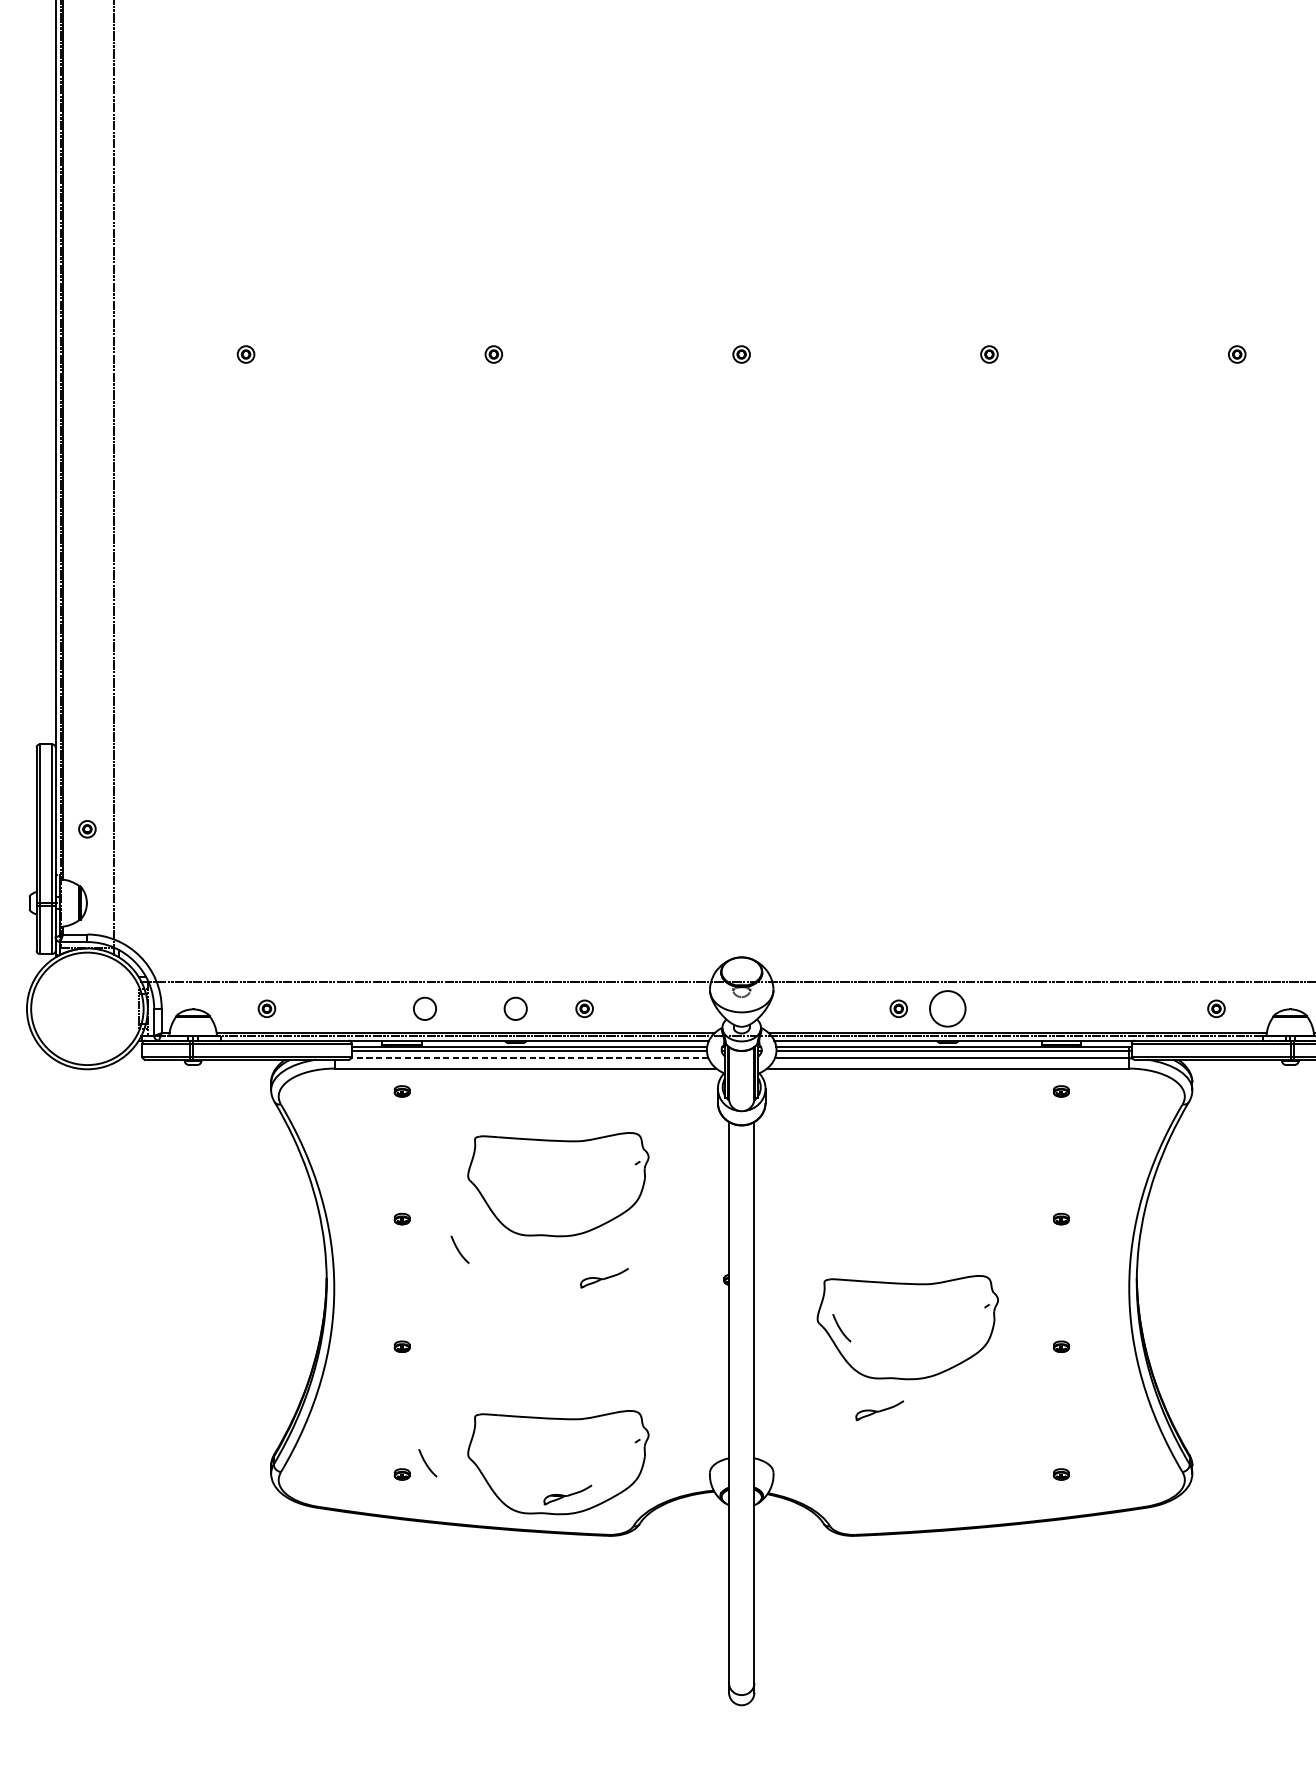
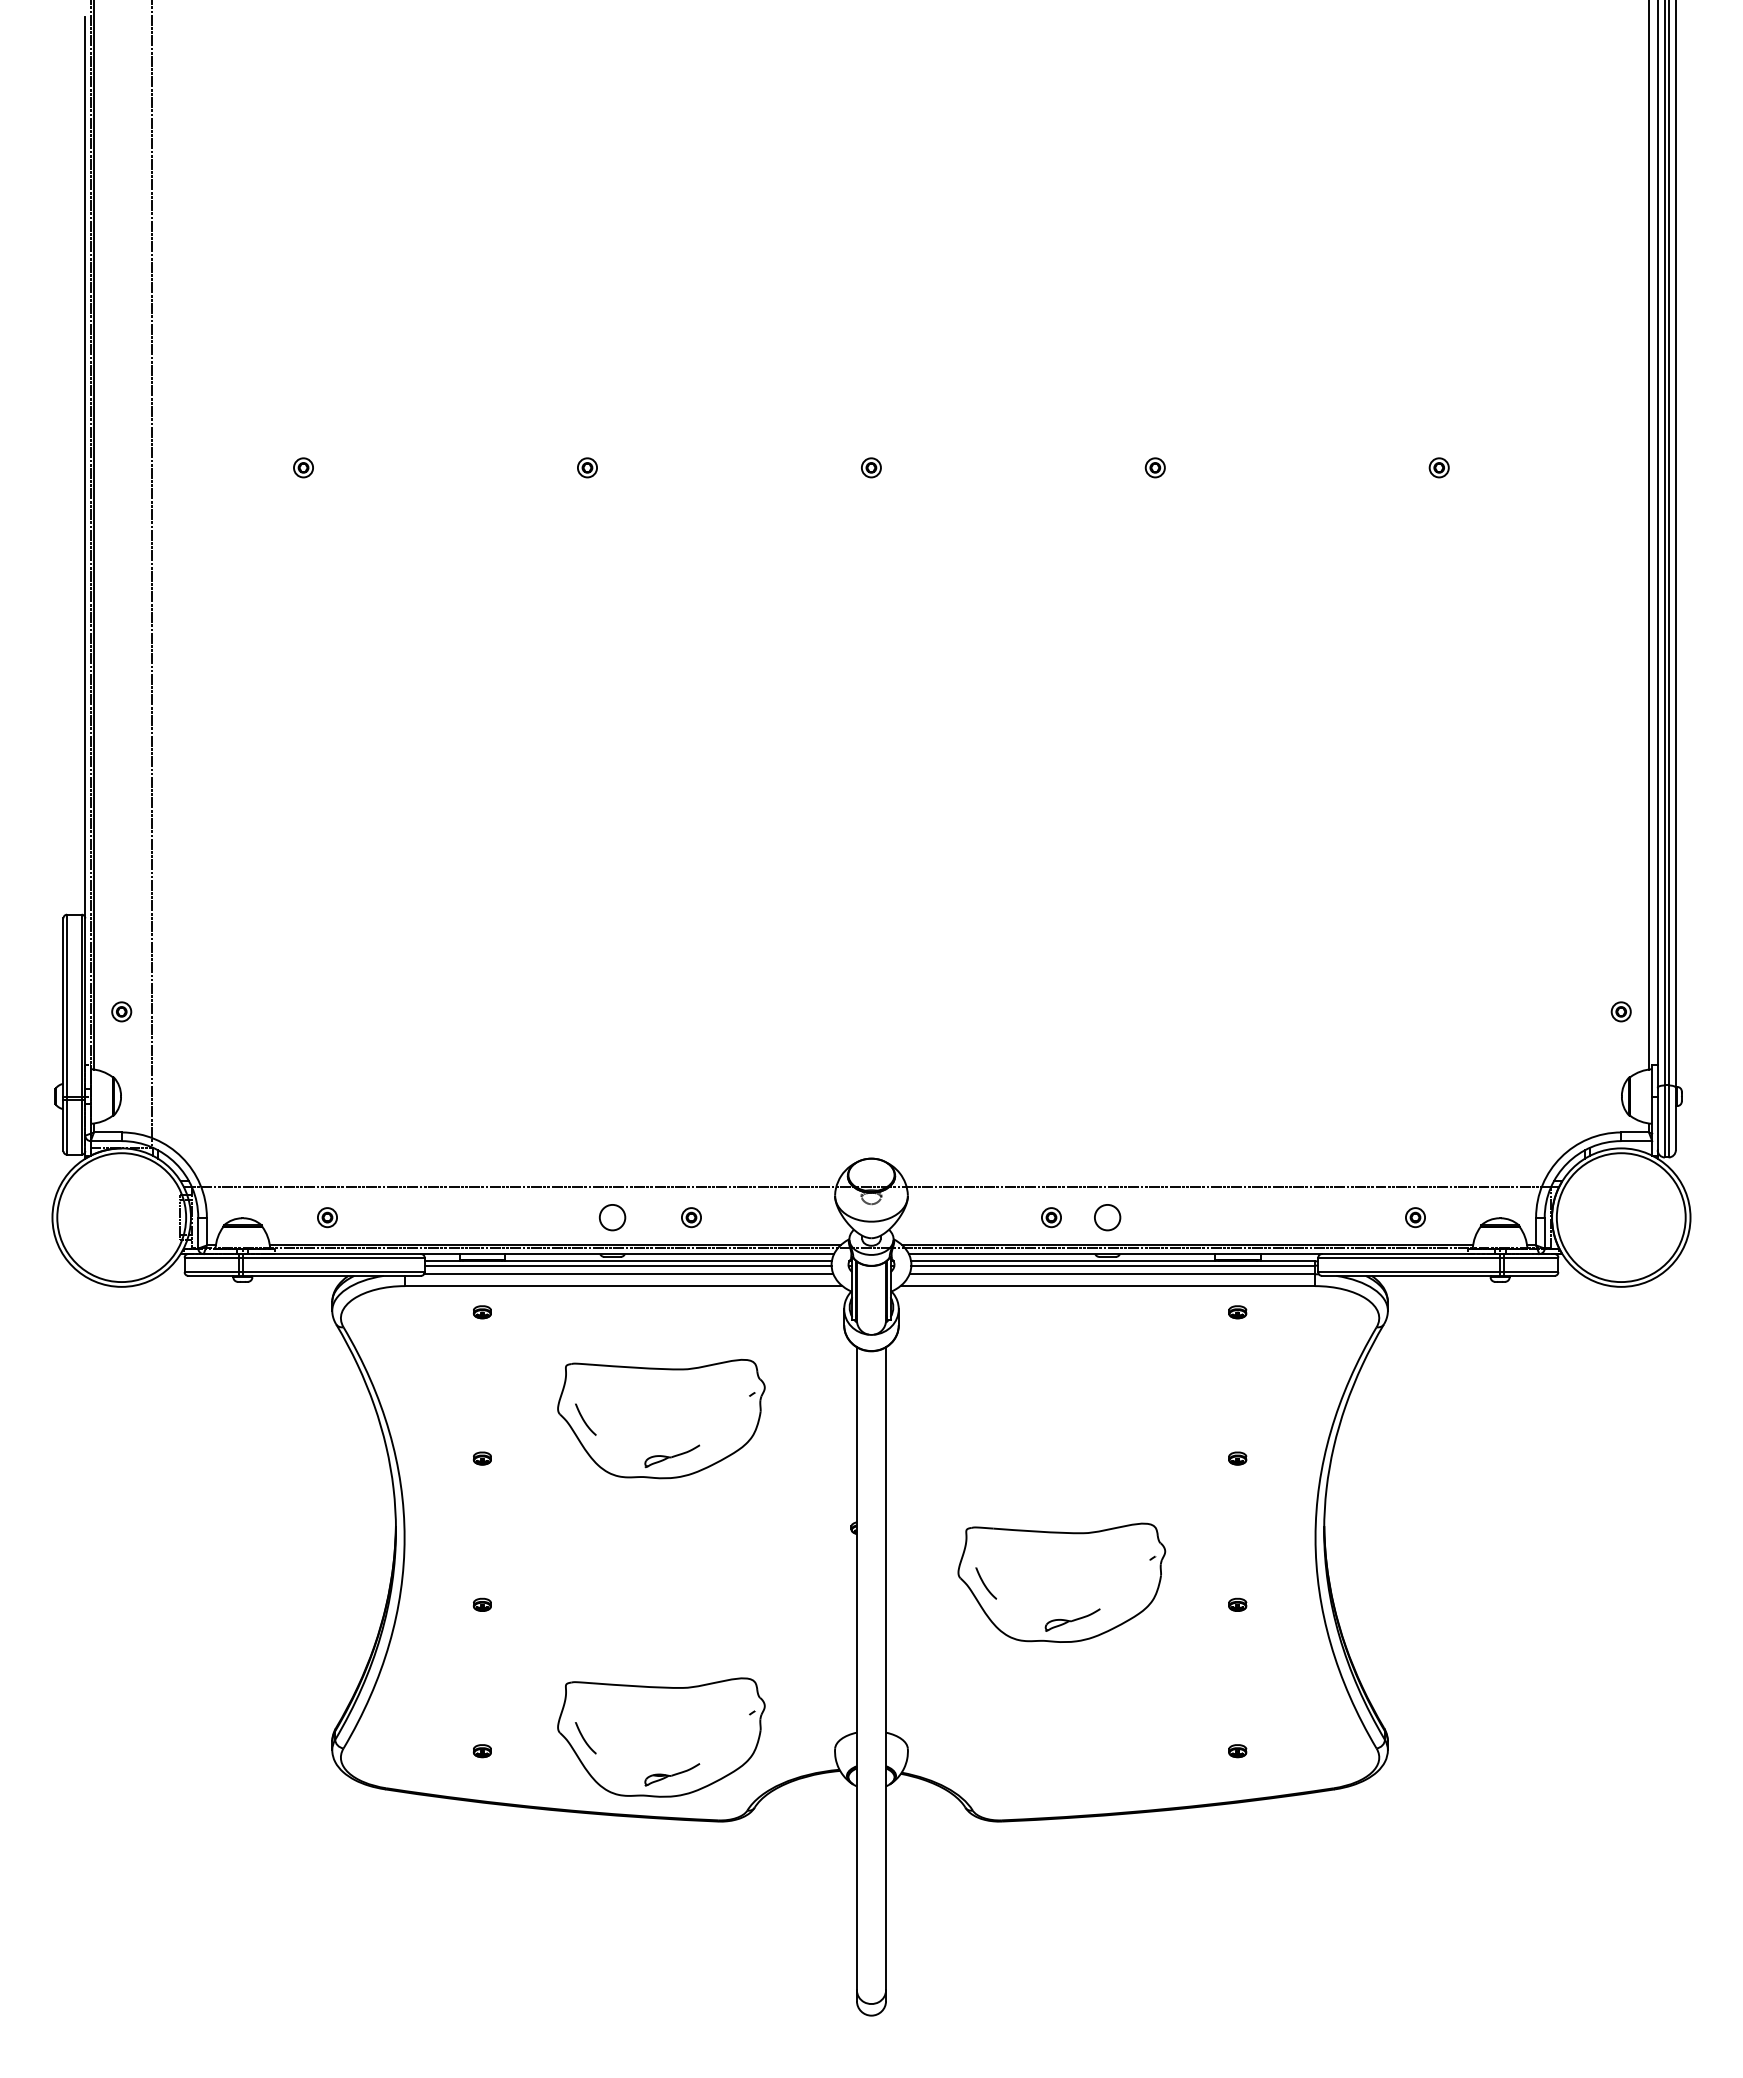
circle: (424, 1008) -> (508, 1217), removed
circle: (947, 1008) -> (1107, 1217), size x0.62
line: (529, 1058) -> (628, 1274), dashed -> solid
curve: (458, 1249) -> (584, 1419), moved
part: (604, 1278) -> (672, 1456), moved
part: (879, 1410) -> (1072, 1619), moved
curve: (426, 1463) -> (584, 1738), moved

